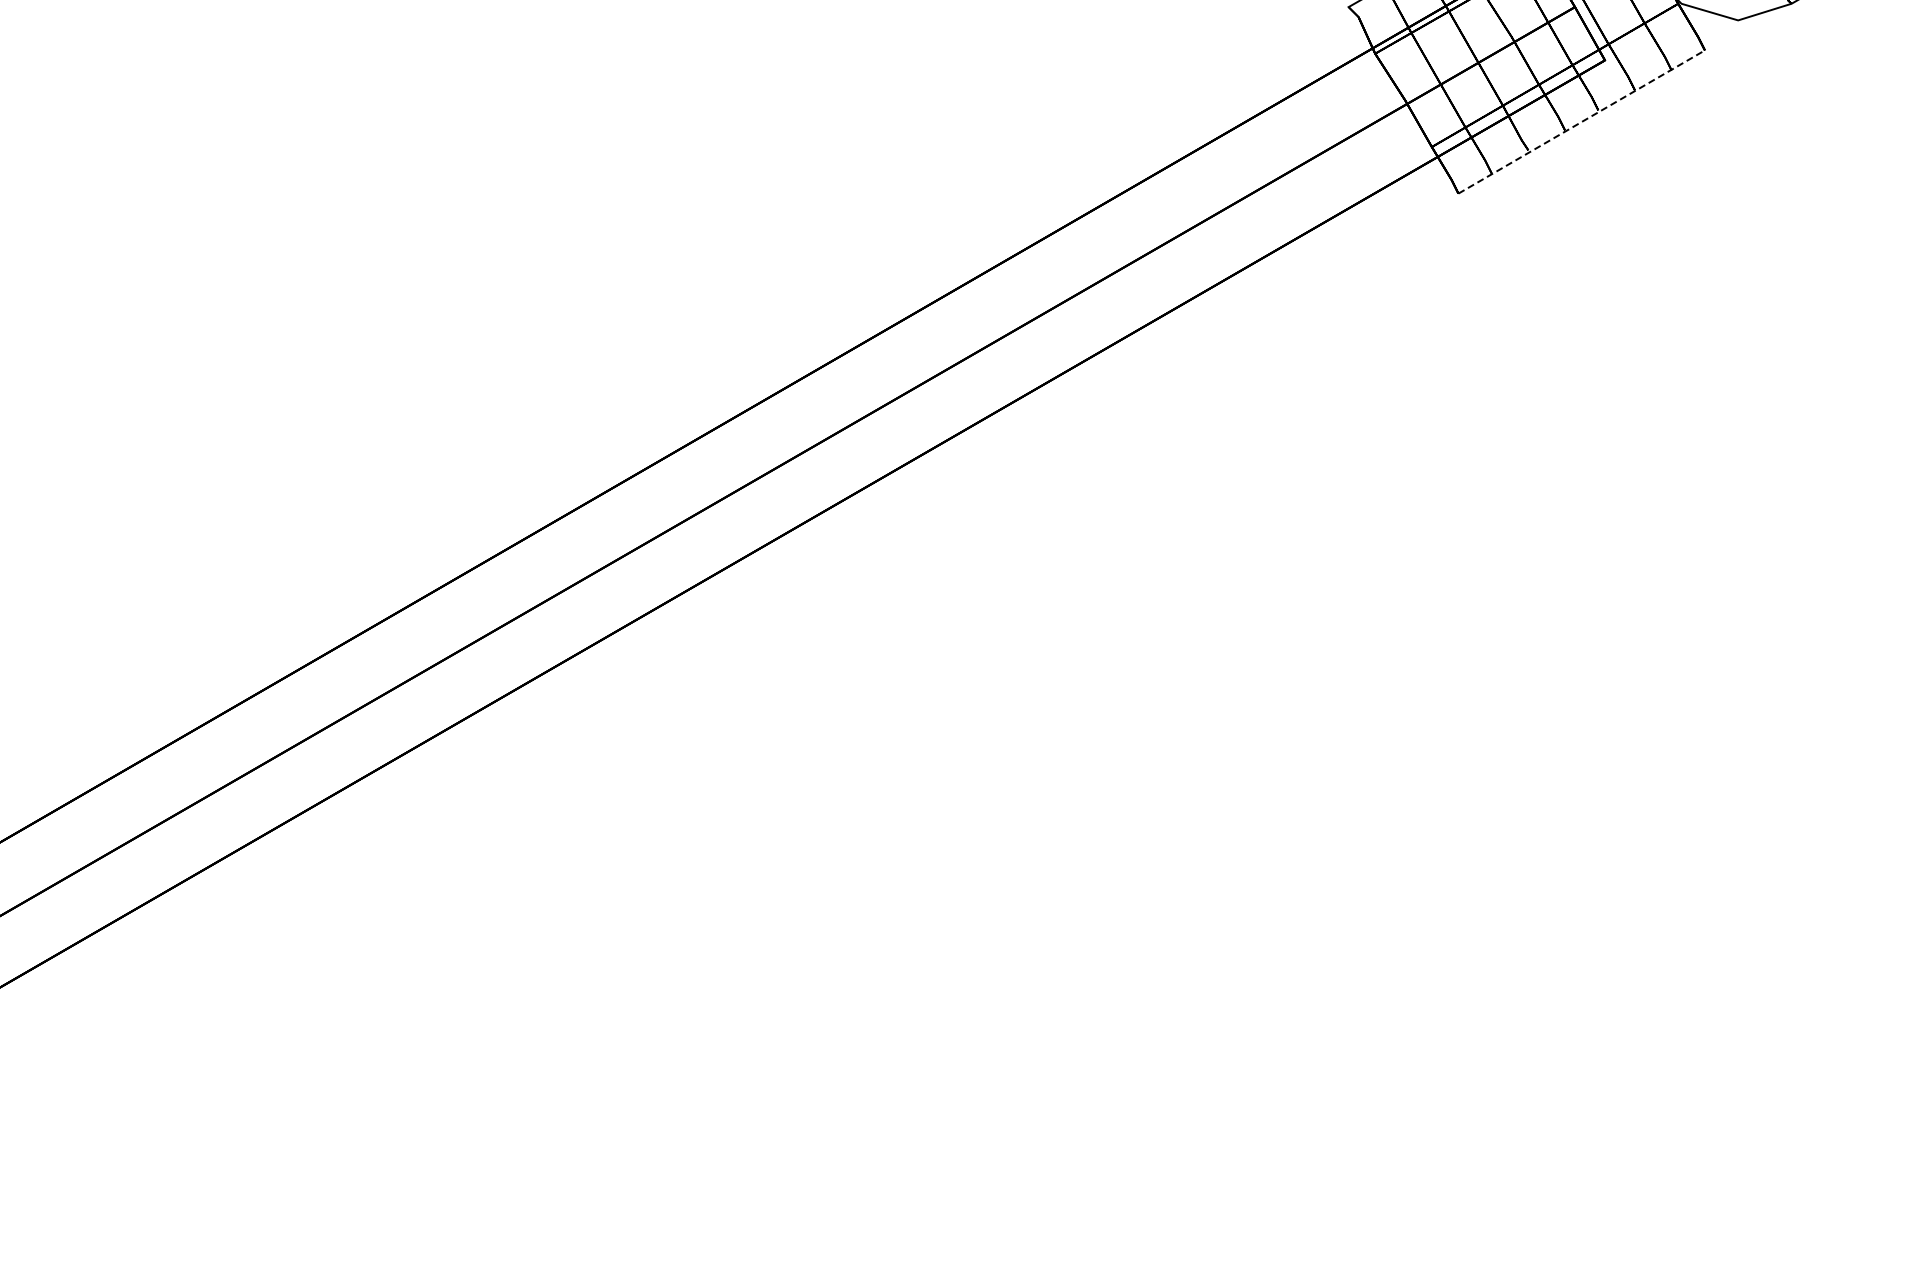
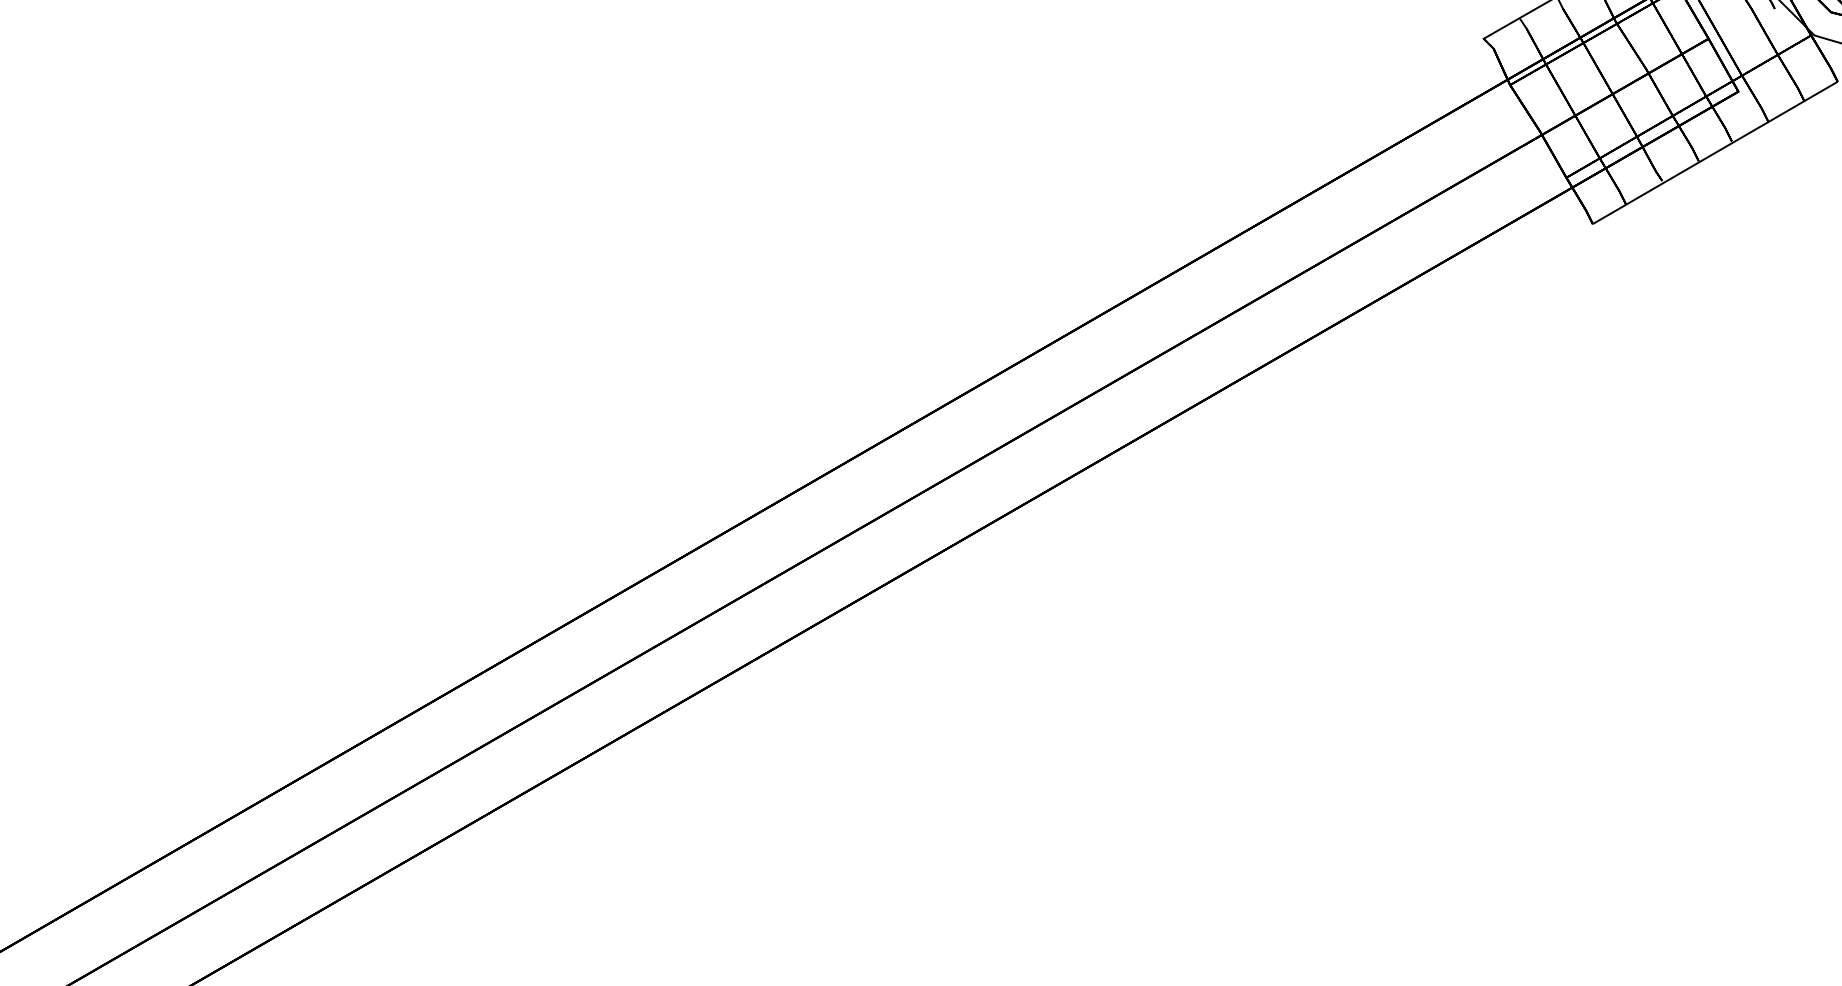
line: (1581, 122) -> (1715, 153), dashed -> solid

